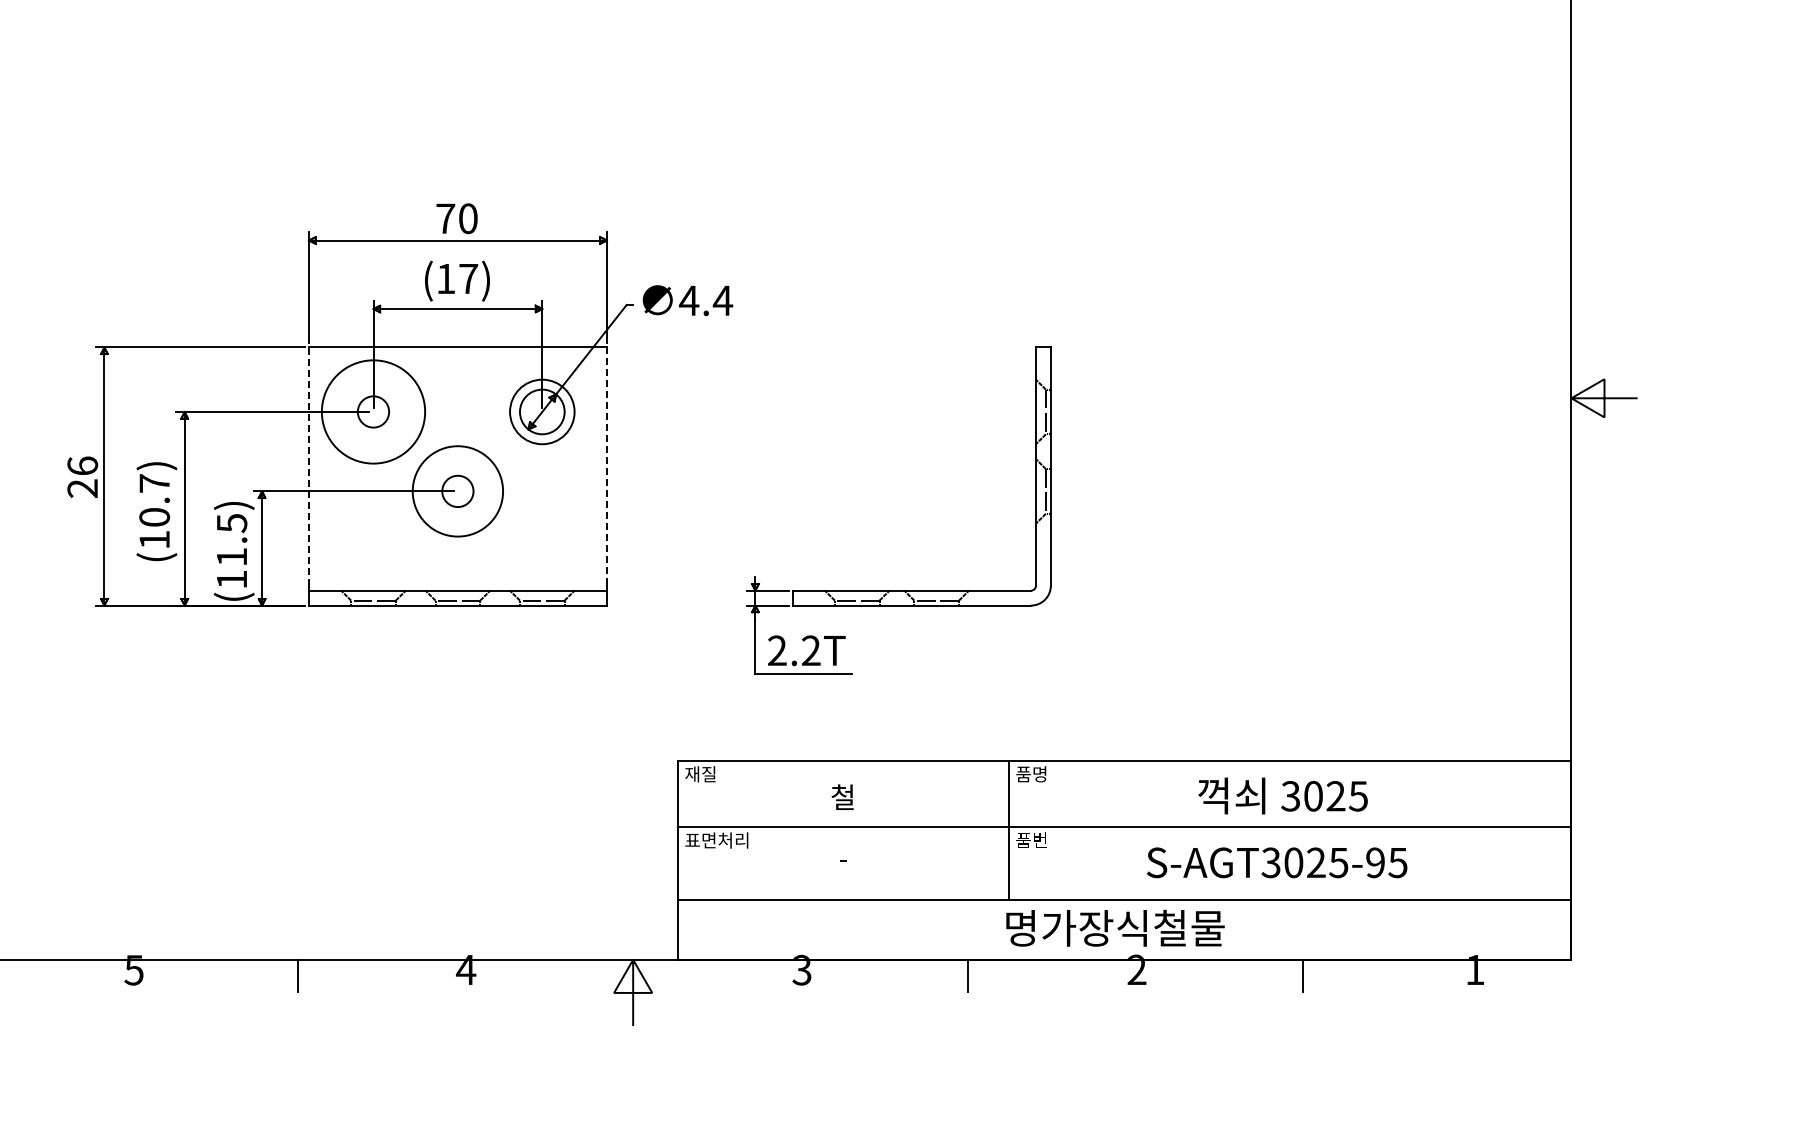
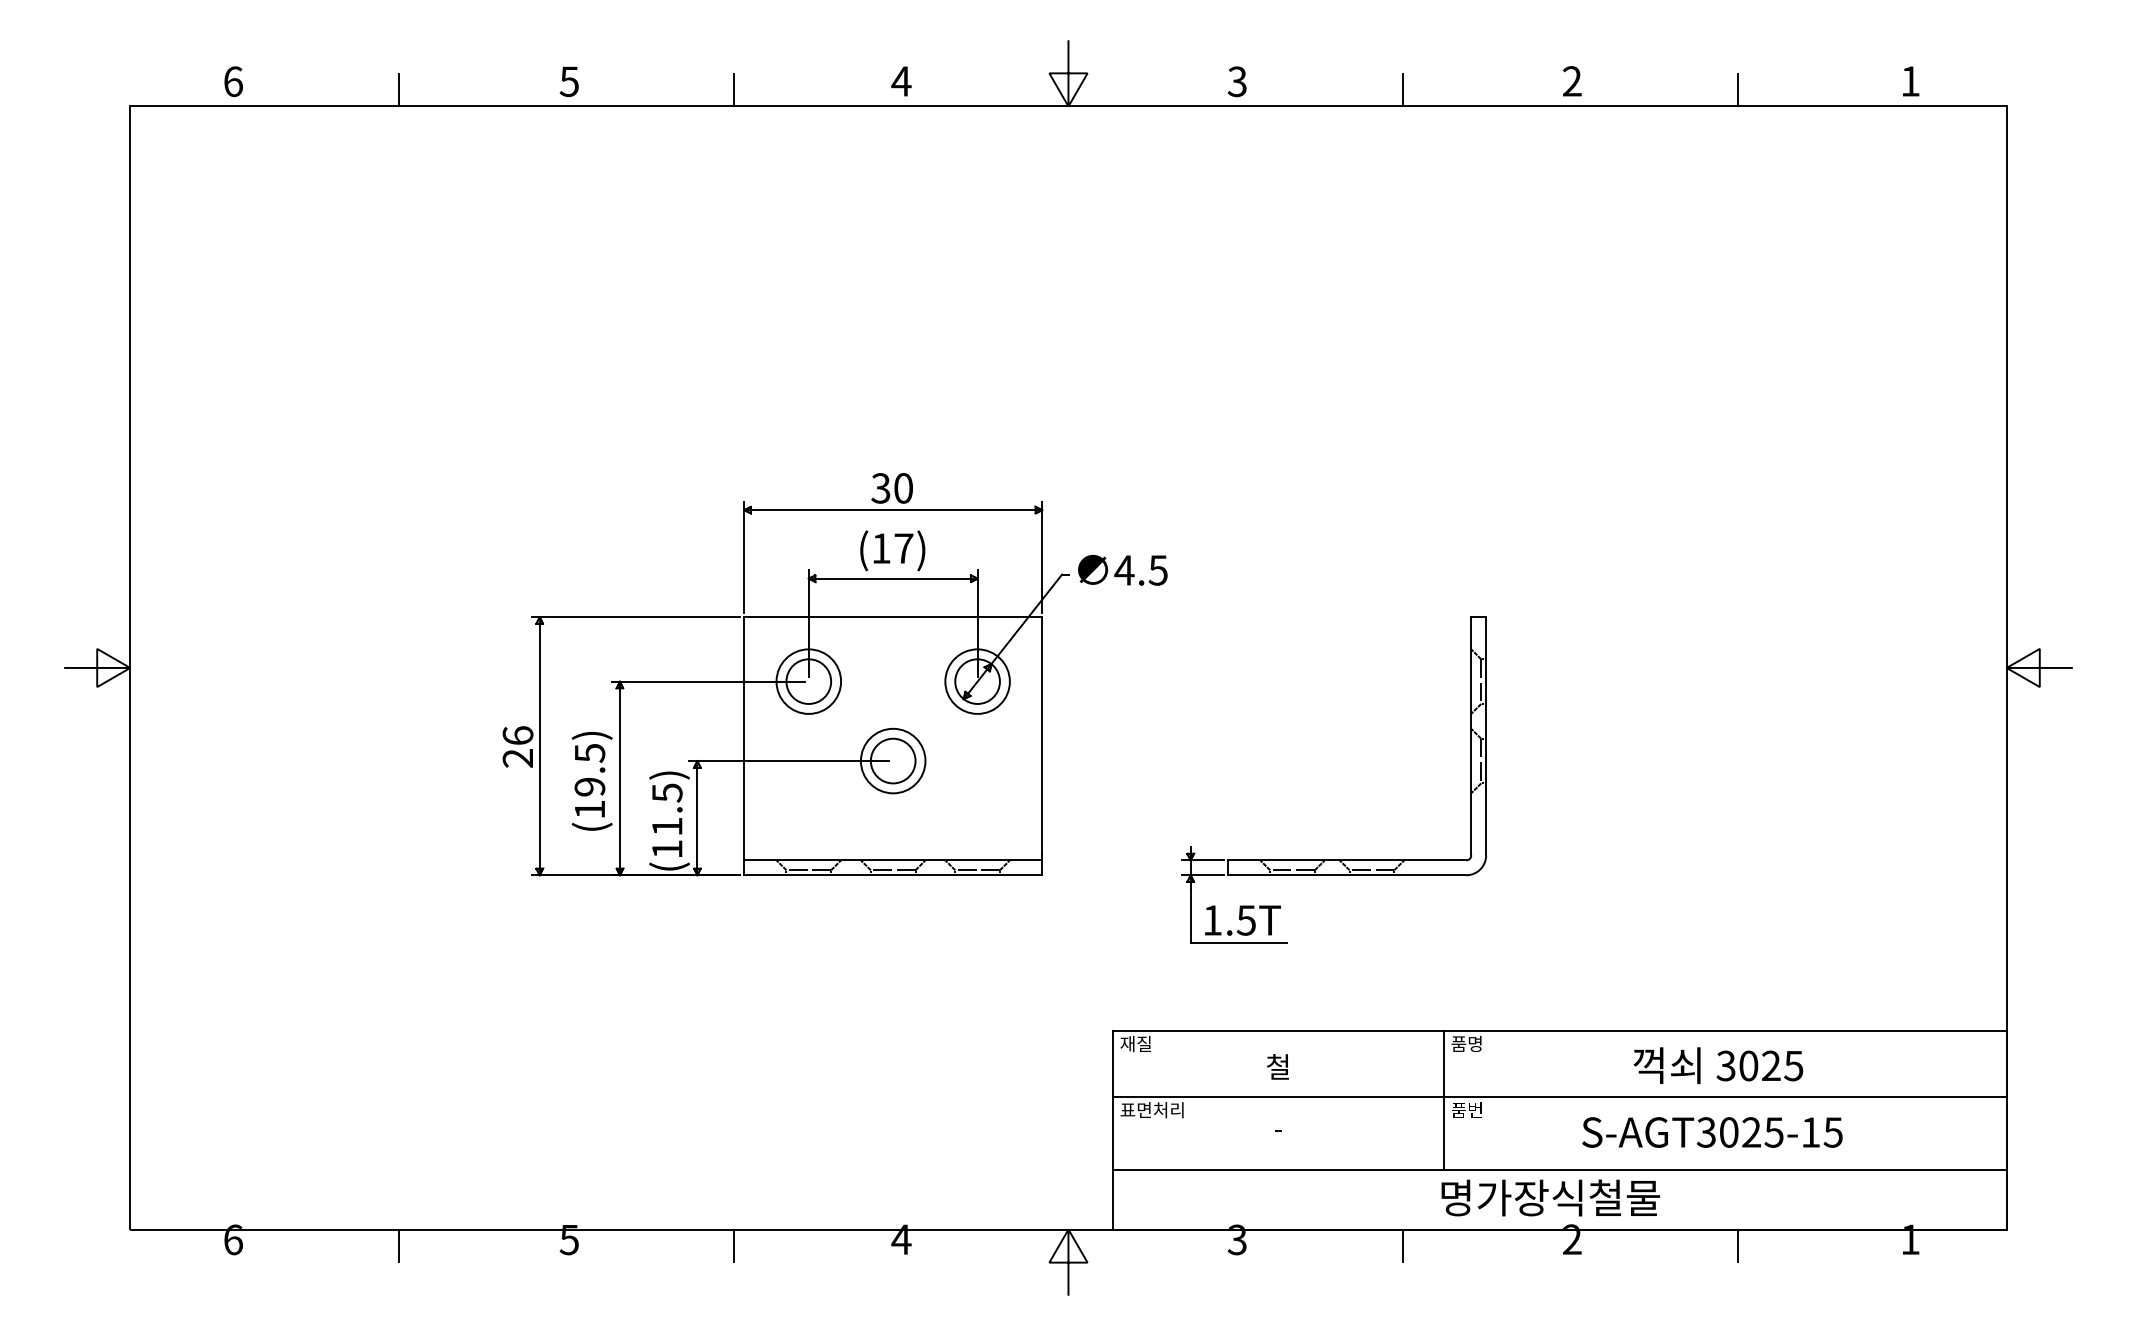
text: (445, 218) -> (880, 488), 70 -> 30
text: (723, 300) -> (1158, 570), 4.4 -> 4.5
circle: (373, 411) -> (808, 681), size x0.62
circle: (373, 411) -> (808, 681), size x1.43
line: (309, 465) -> (744, 735), dashed -> solid
line: (607, 466) -> (1042, 736), dashed -> solid
circle: (457, 490) -> (892, 760), size x0.71
circle: (457, 490) -> (892, 760), size x1.43
text: (154, 499) -> (589, 769), (10.7) -> (19.5)
text: (794, 650) -> (1229, 920), 2.2T -> 1.5T
text: (1375, 862) -> (1810, 1132), S-AGT3025-95 -> S-AGT3025-15

